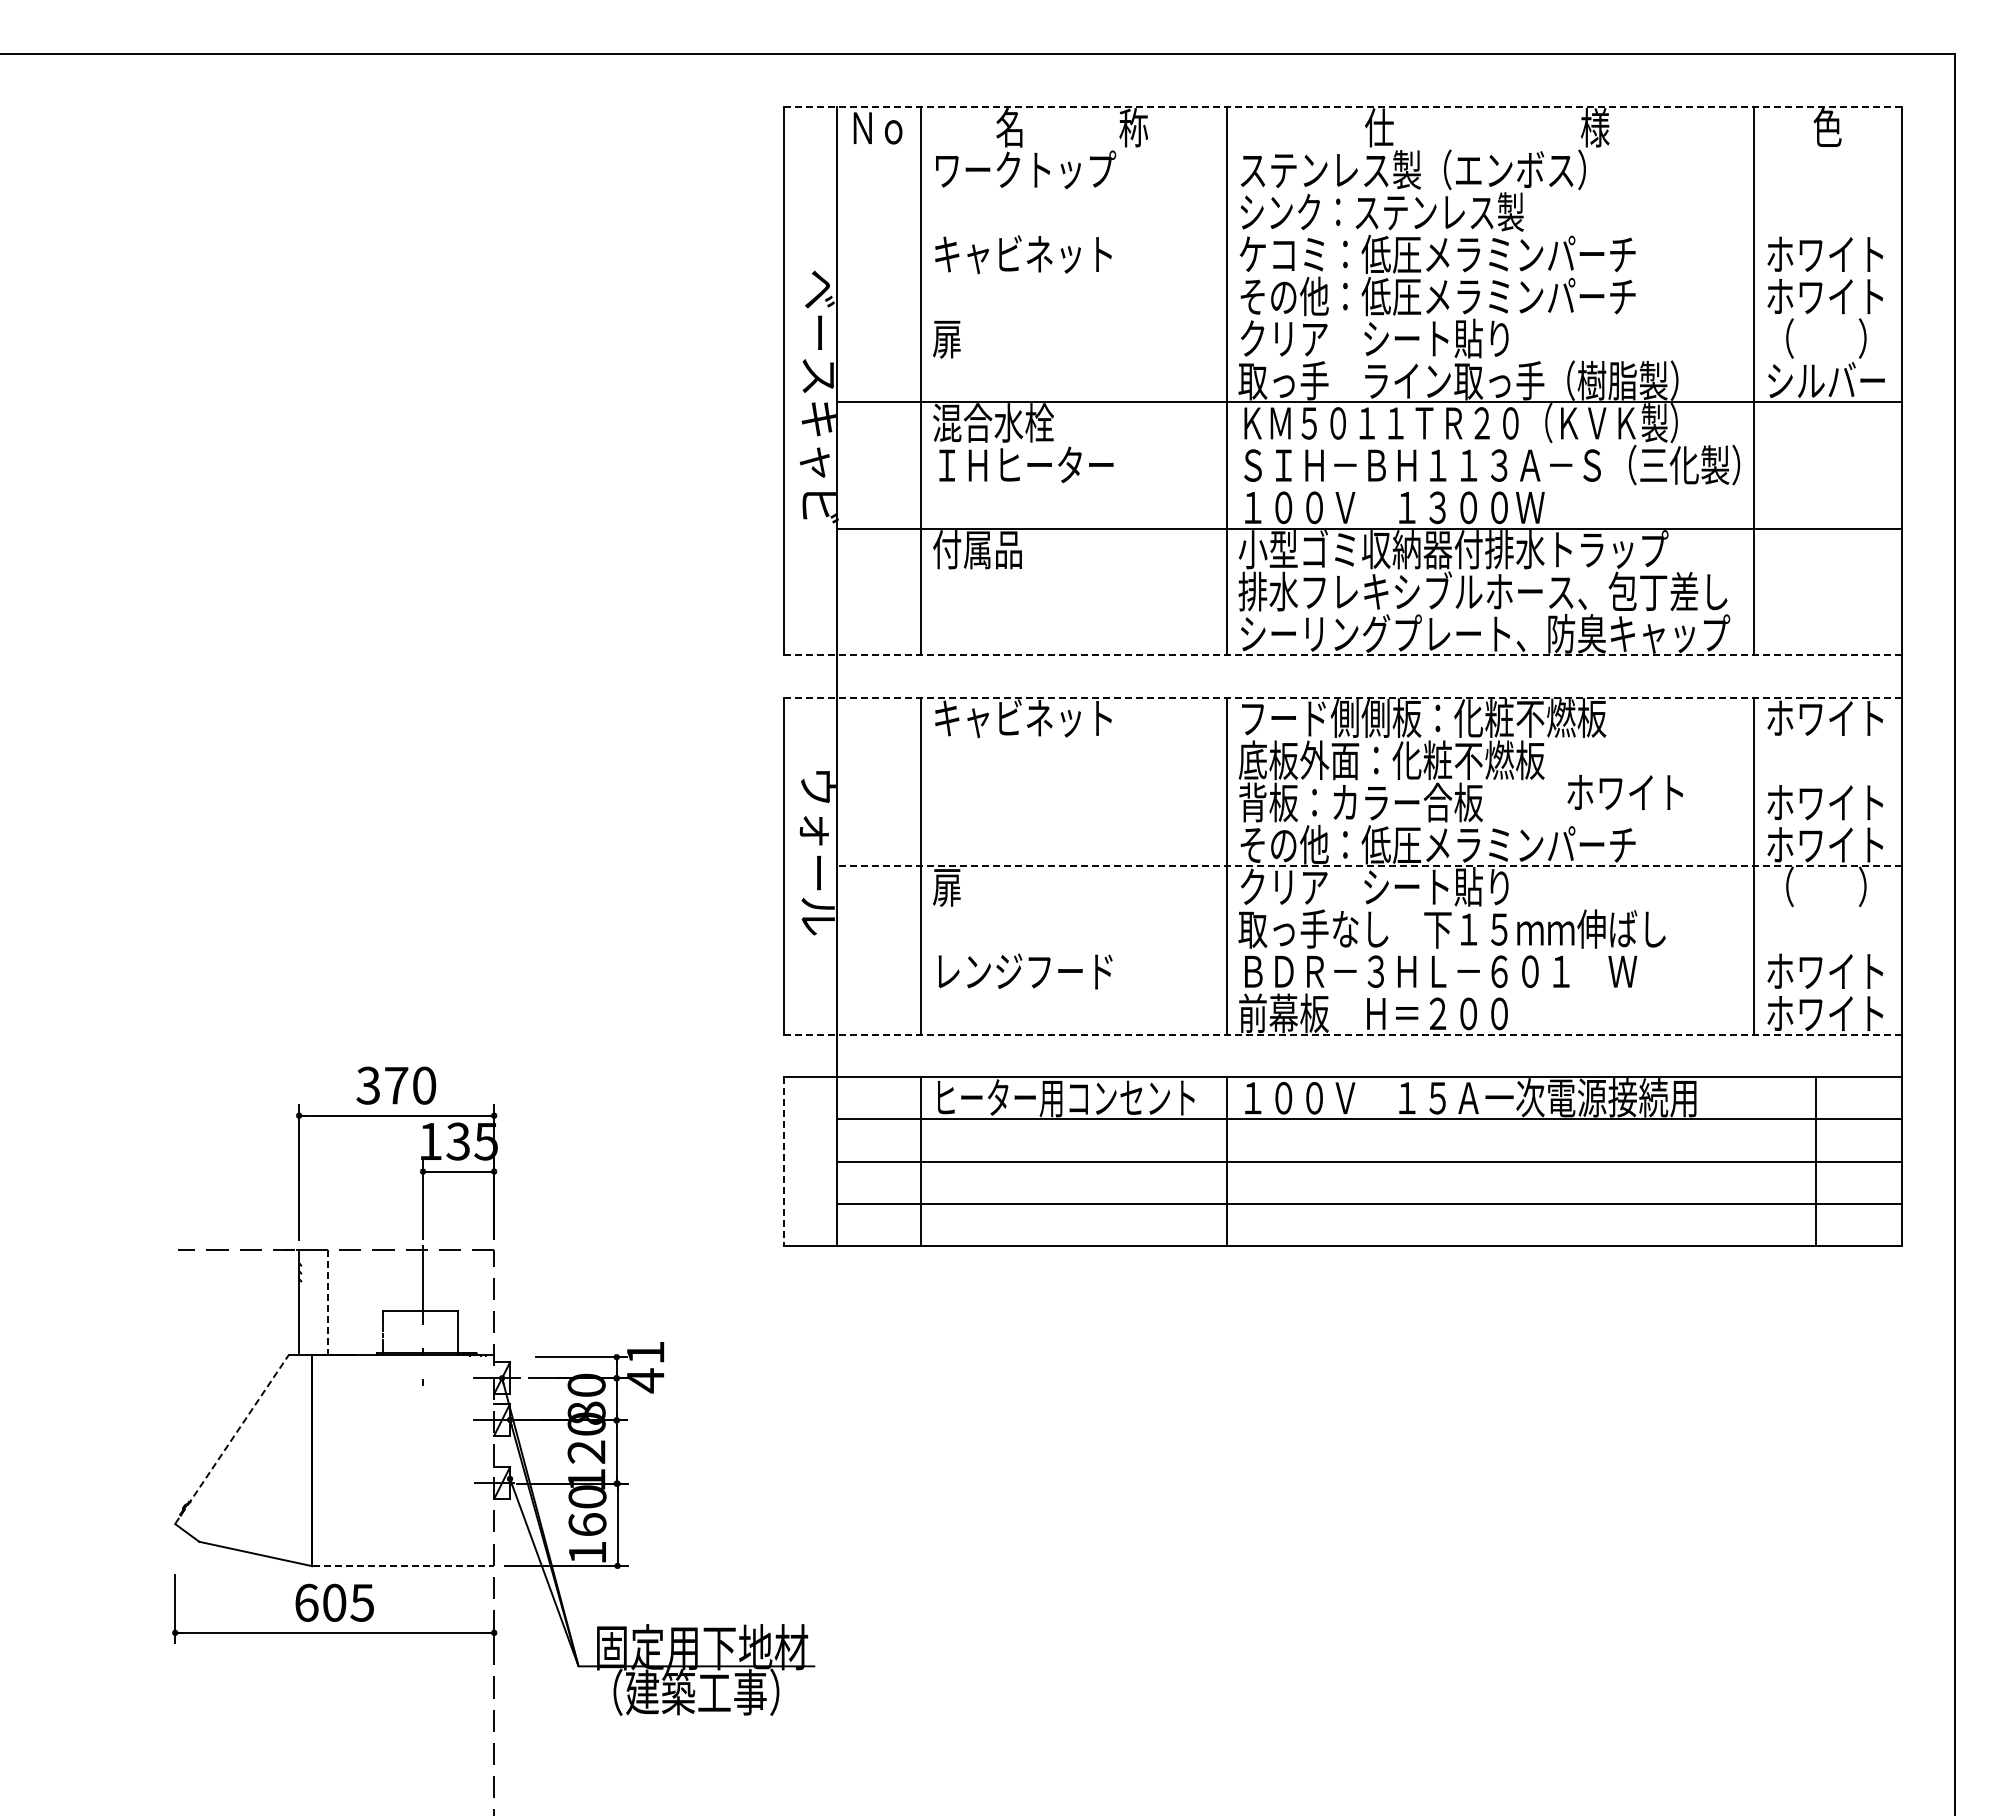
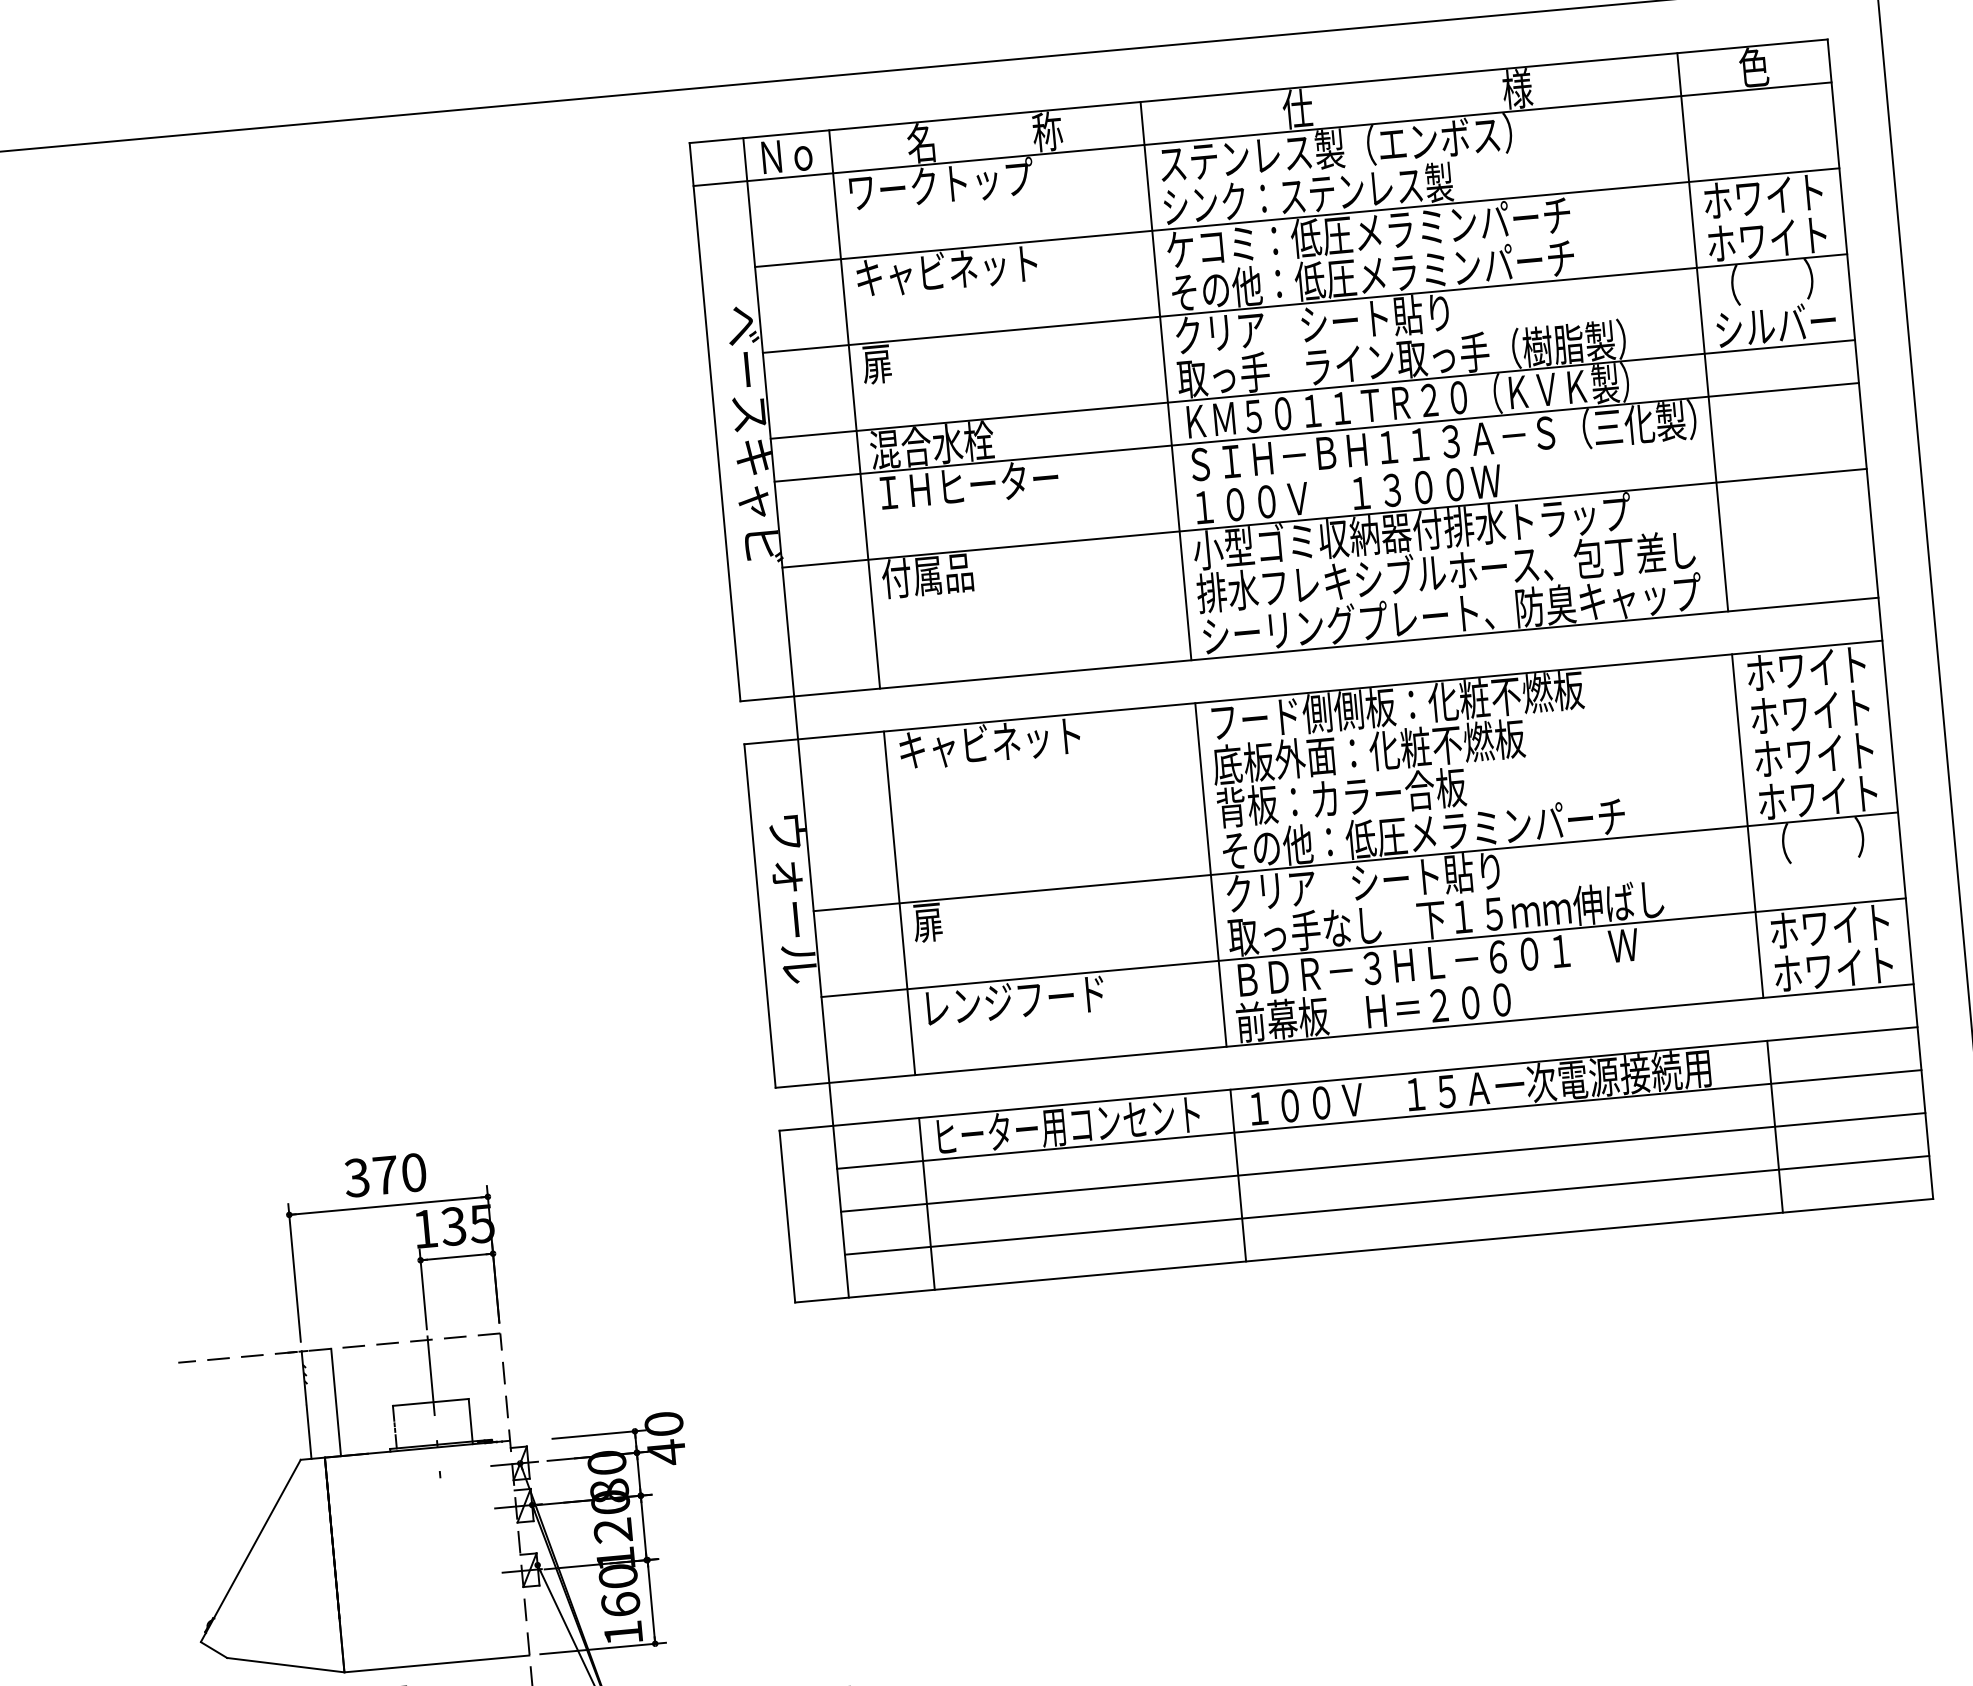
line: (1343, 107) -> (1259, 91), dashed -> solid
line: (1342, 149) -> (1262, 134), added
line: (1368, 233) -> (1296, 217), added
line: (1368, 318) -> (1304, 304), added
line: (1368, 444) -> (1315, 432), added
line: (1343, 655) -> (1309, 649), dashed -> solid
line: (1343, 697) -> (1313, 692), dashed -> solid
text: (1625, 792) -> (1810, 711), moved
line: (1368, 866) -> (1354, 862), dashed -> solid
line: (1368, 950) -> (1362, 947), added
line: (1343, 1035) -> (1345, 1036), dashed -> solid
line: (1816, 1161) -> (1775, 1126), moved
line: (784, 1162) -> (787, 1217), dashed -> solid
line: (328, 1302) -> (336, 1402), dashed -> solid
text: (645, 1352) -> (663, 1423), 41 -> 40
line: (232, 1439) -> (251, 1550), dashed -> solid
line: (403, 1566) -> (437, 1664), dashed -> solid

